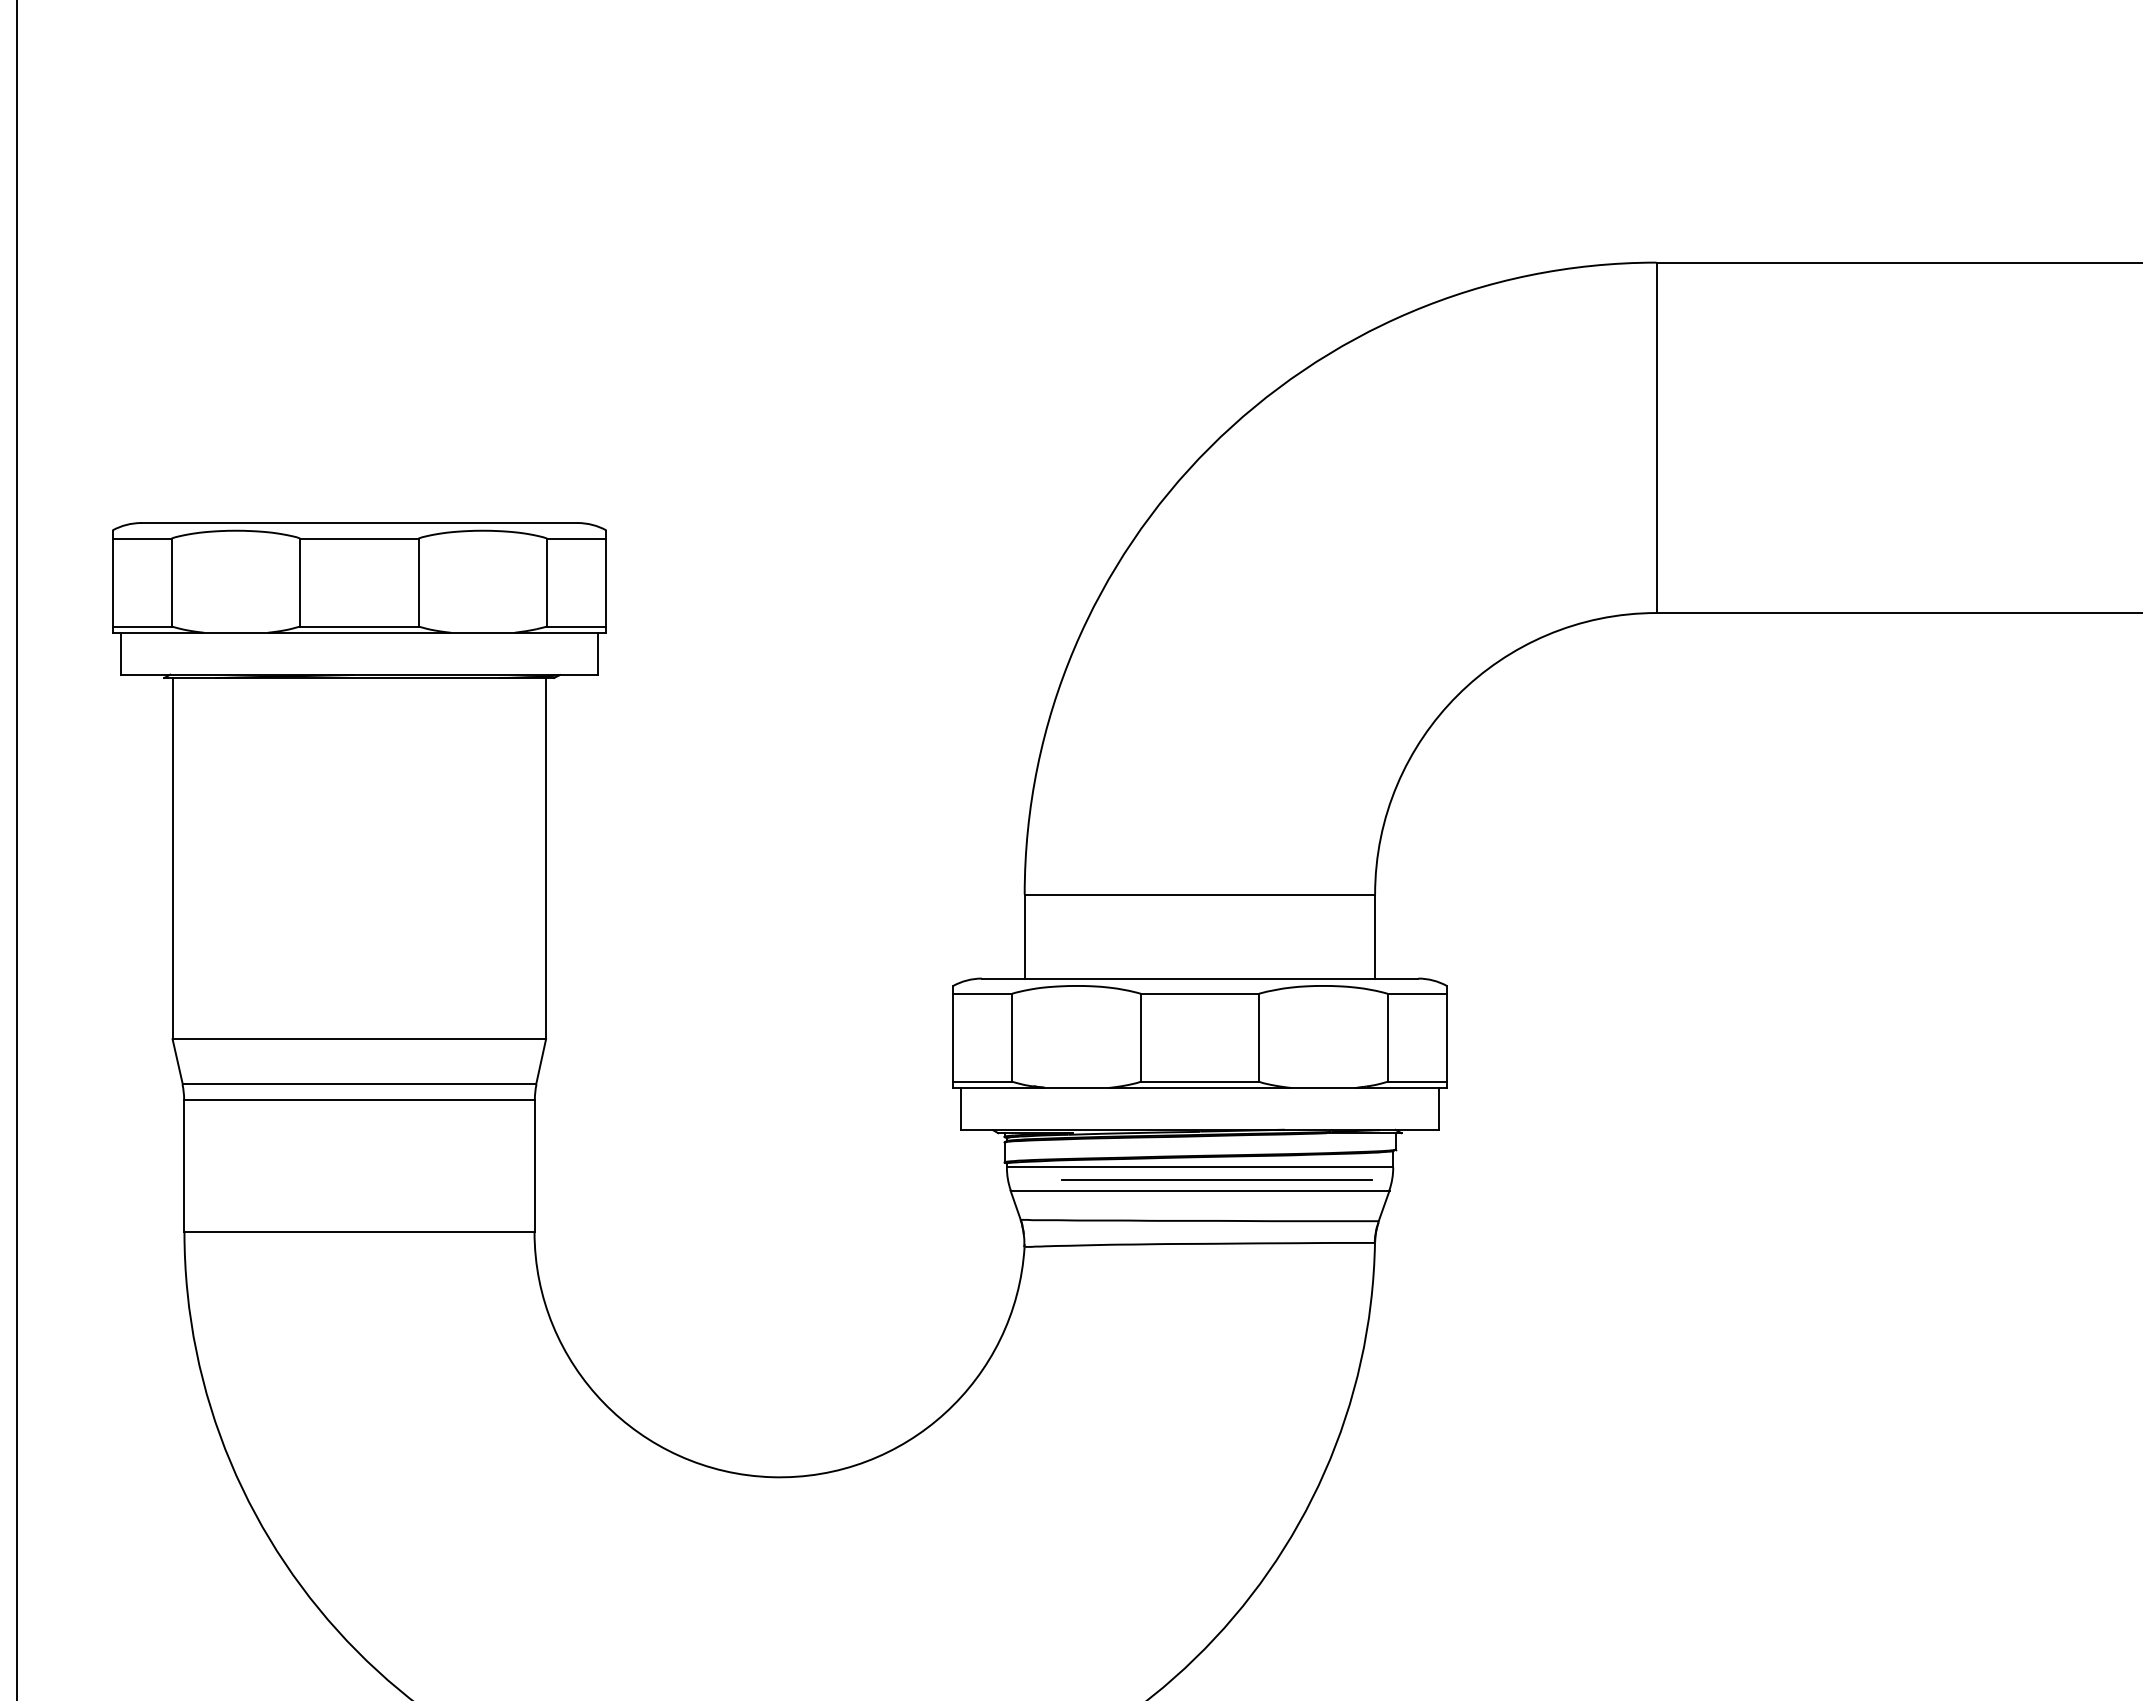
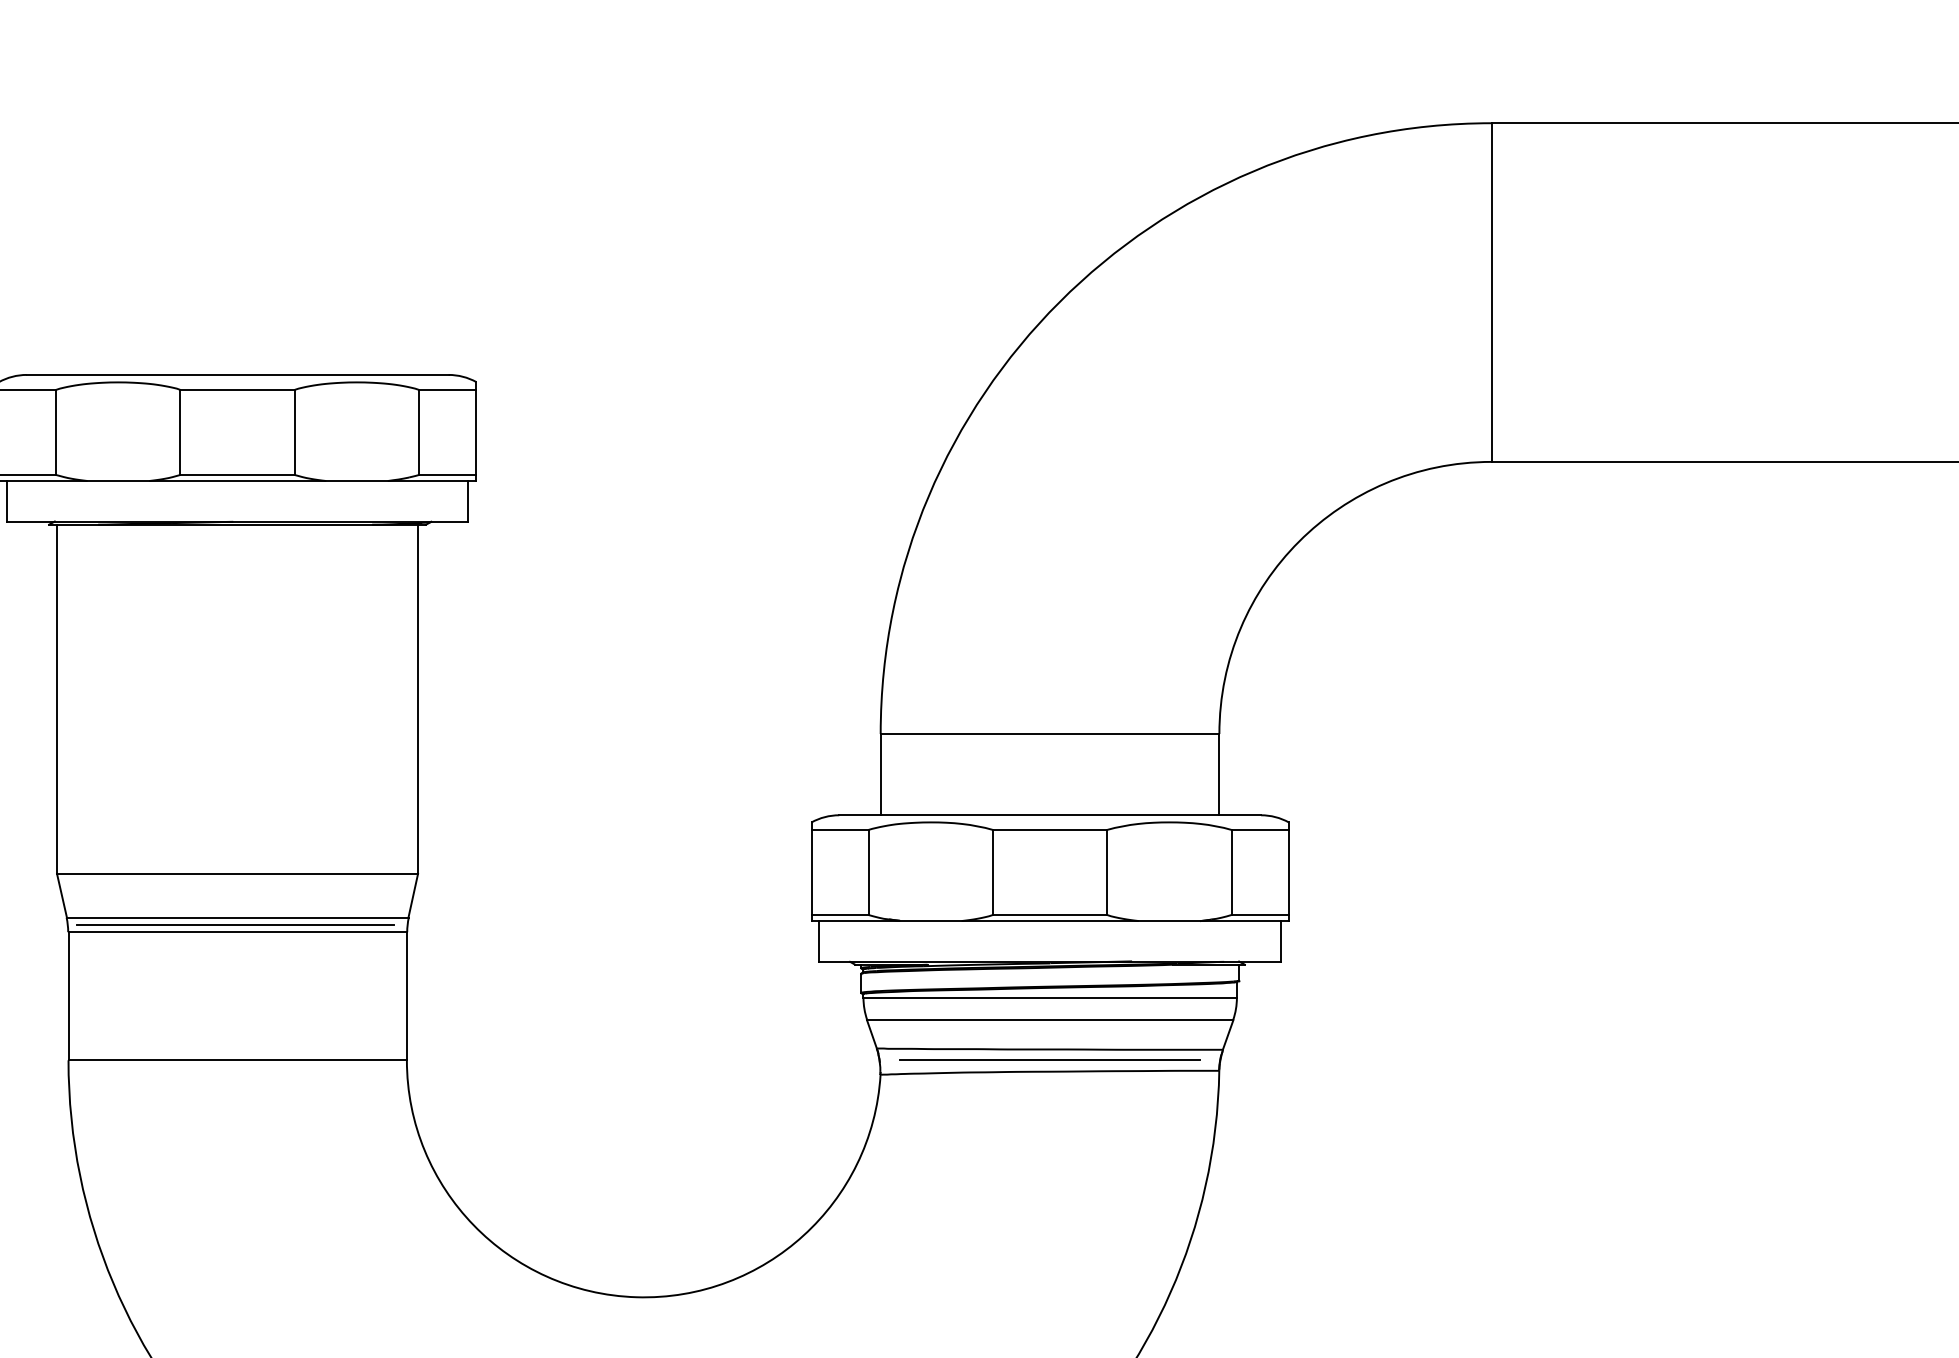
line: (356, 1091) -> (234, 924), added
line: (1216, 1179) -> (1049, 1059), moved

